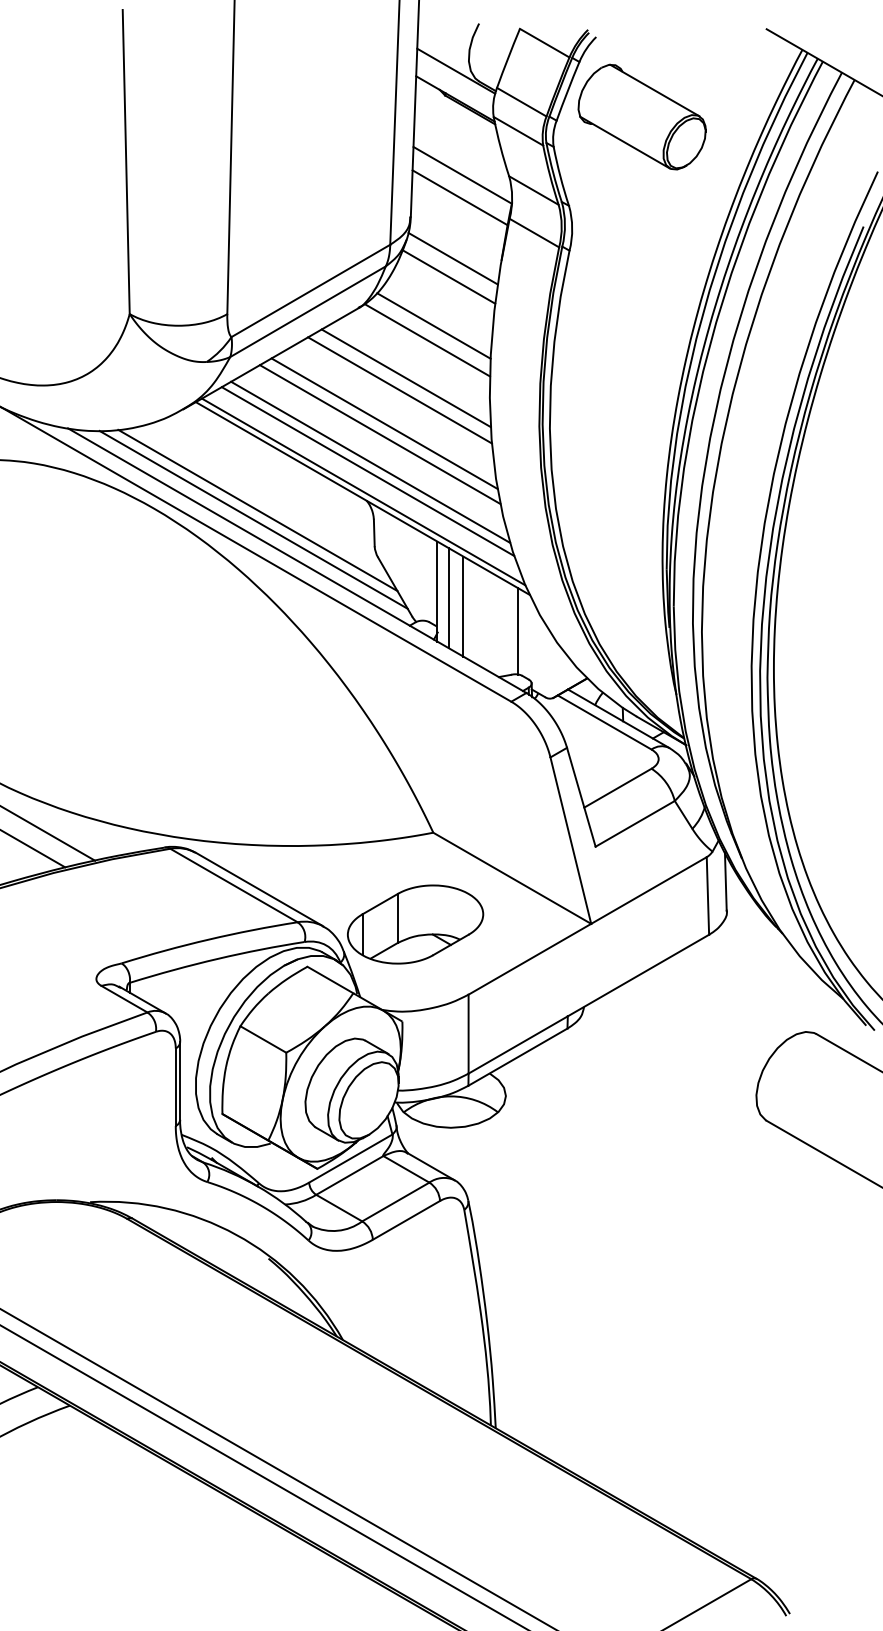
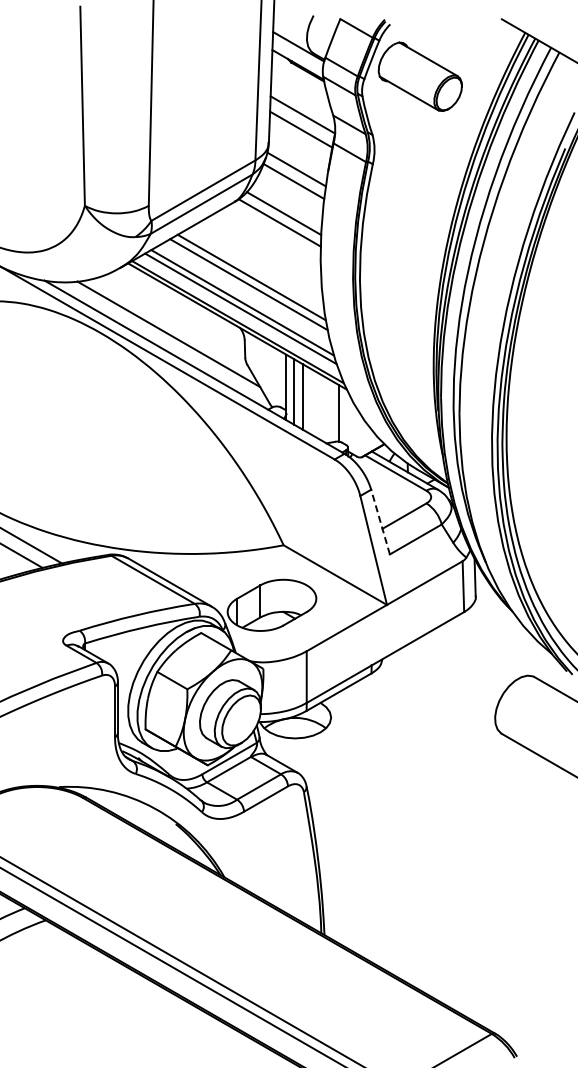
line: (405, 377) -> (265, 247), removed
line: (399, 390) -> (261, 255), removed
line: (252, 519) -> (165, 340), removed
line: (581, 797) -> (380, 522), solid -> dashed

